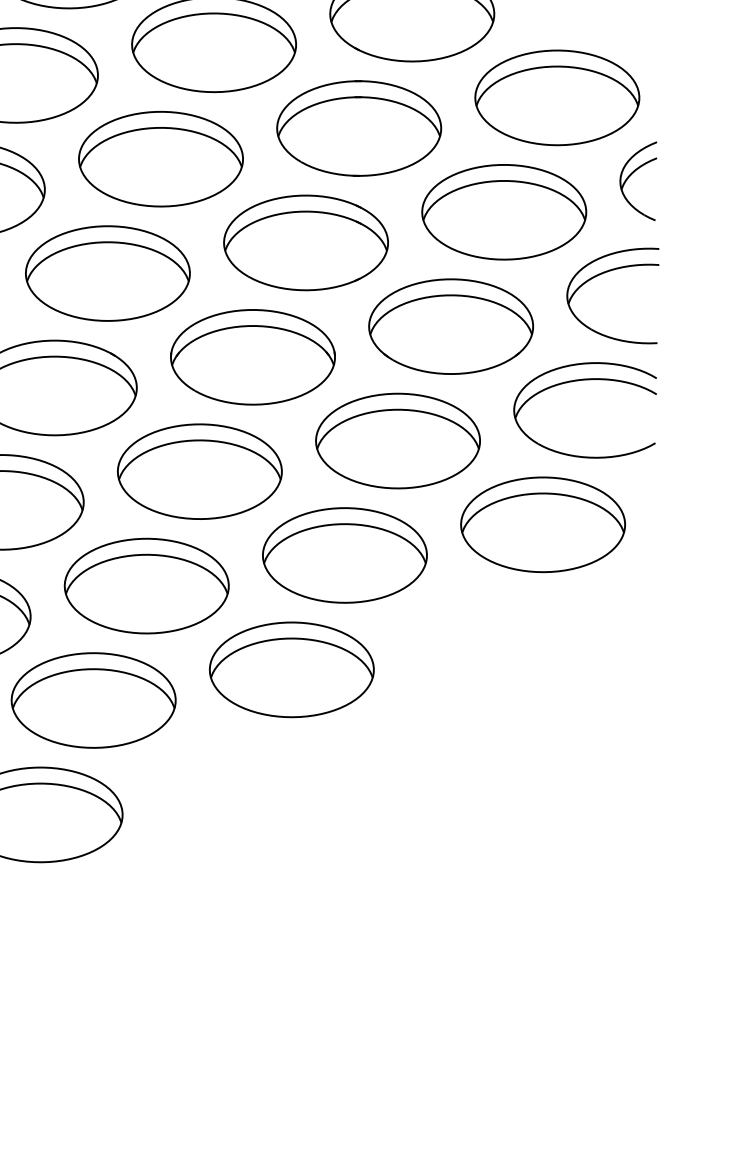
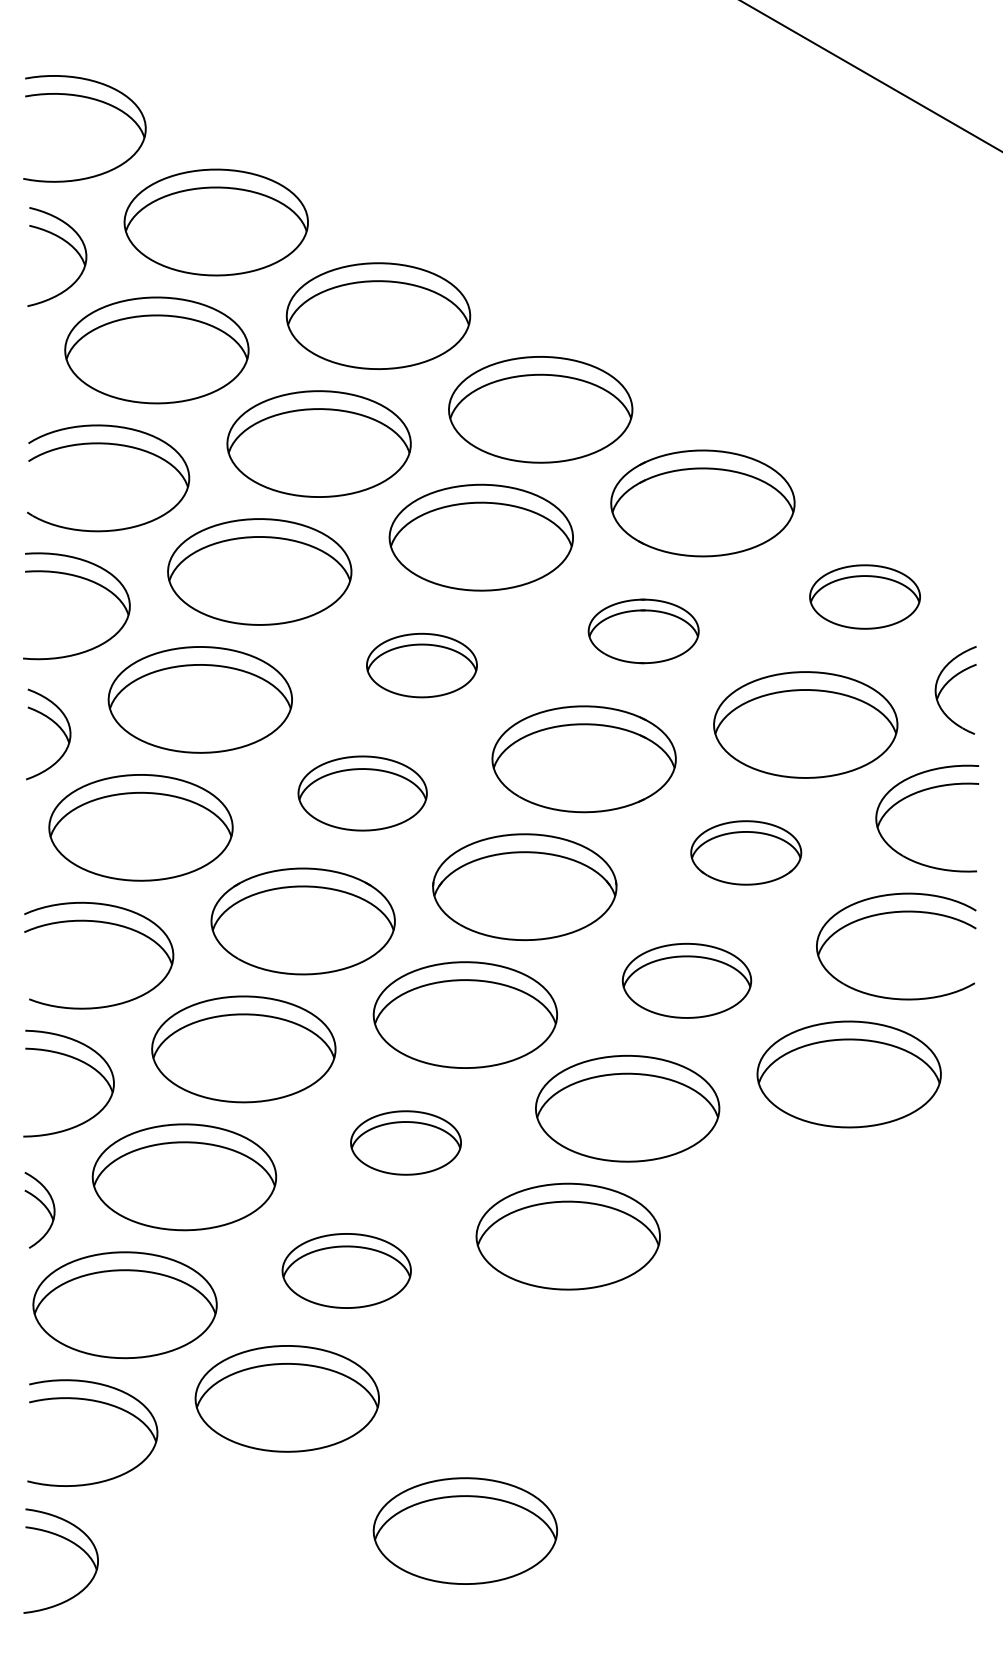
part: (556, 97) -> (864, 596), size x0.6
part: (359, 128) -> (643, 631), size x0.6
part: (160, 159) -> (421, 665), size x0.6
part: (107, 273) -> (362, 793), size x0.7
part: (450, 326) -> (745, 852), size x0.6
part: (397, 440) -> (686, 980), size x0.7
part: (146, 585) -> (405, 1142), size x0.6
part: (93, 700) -> (346, 1270), size x0.7
part: (199, 932) -> (464, 1530), added

